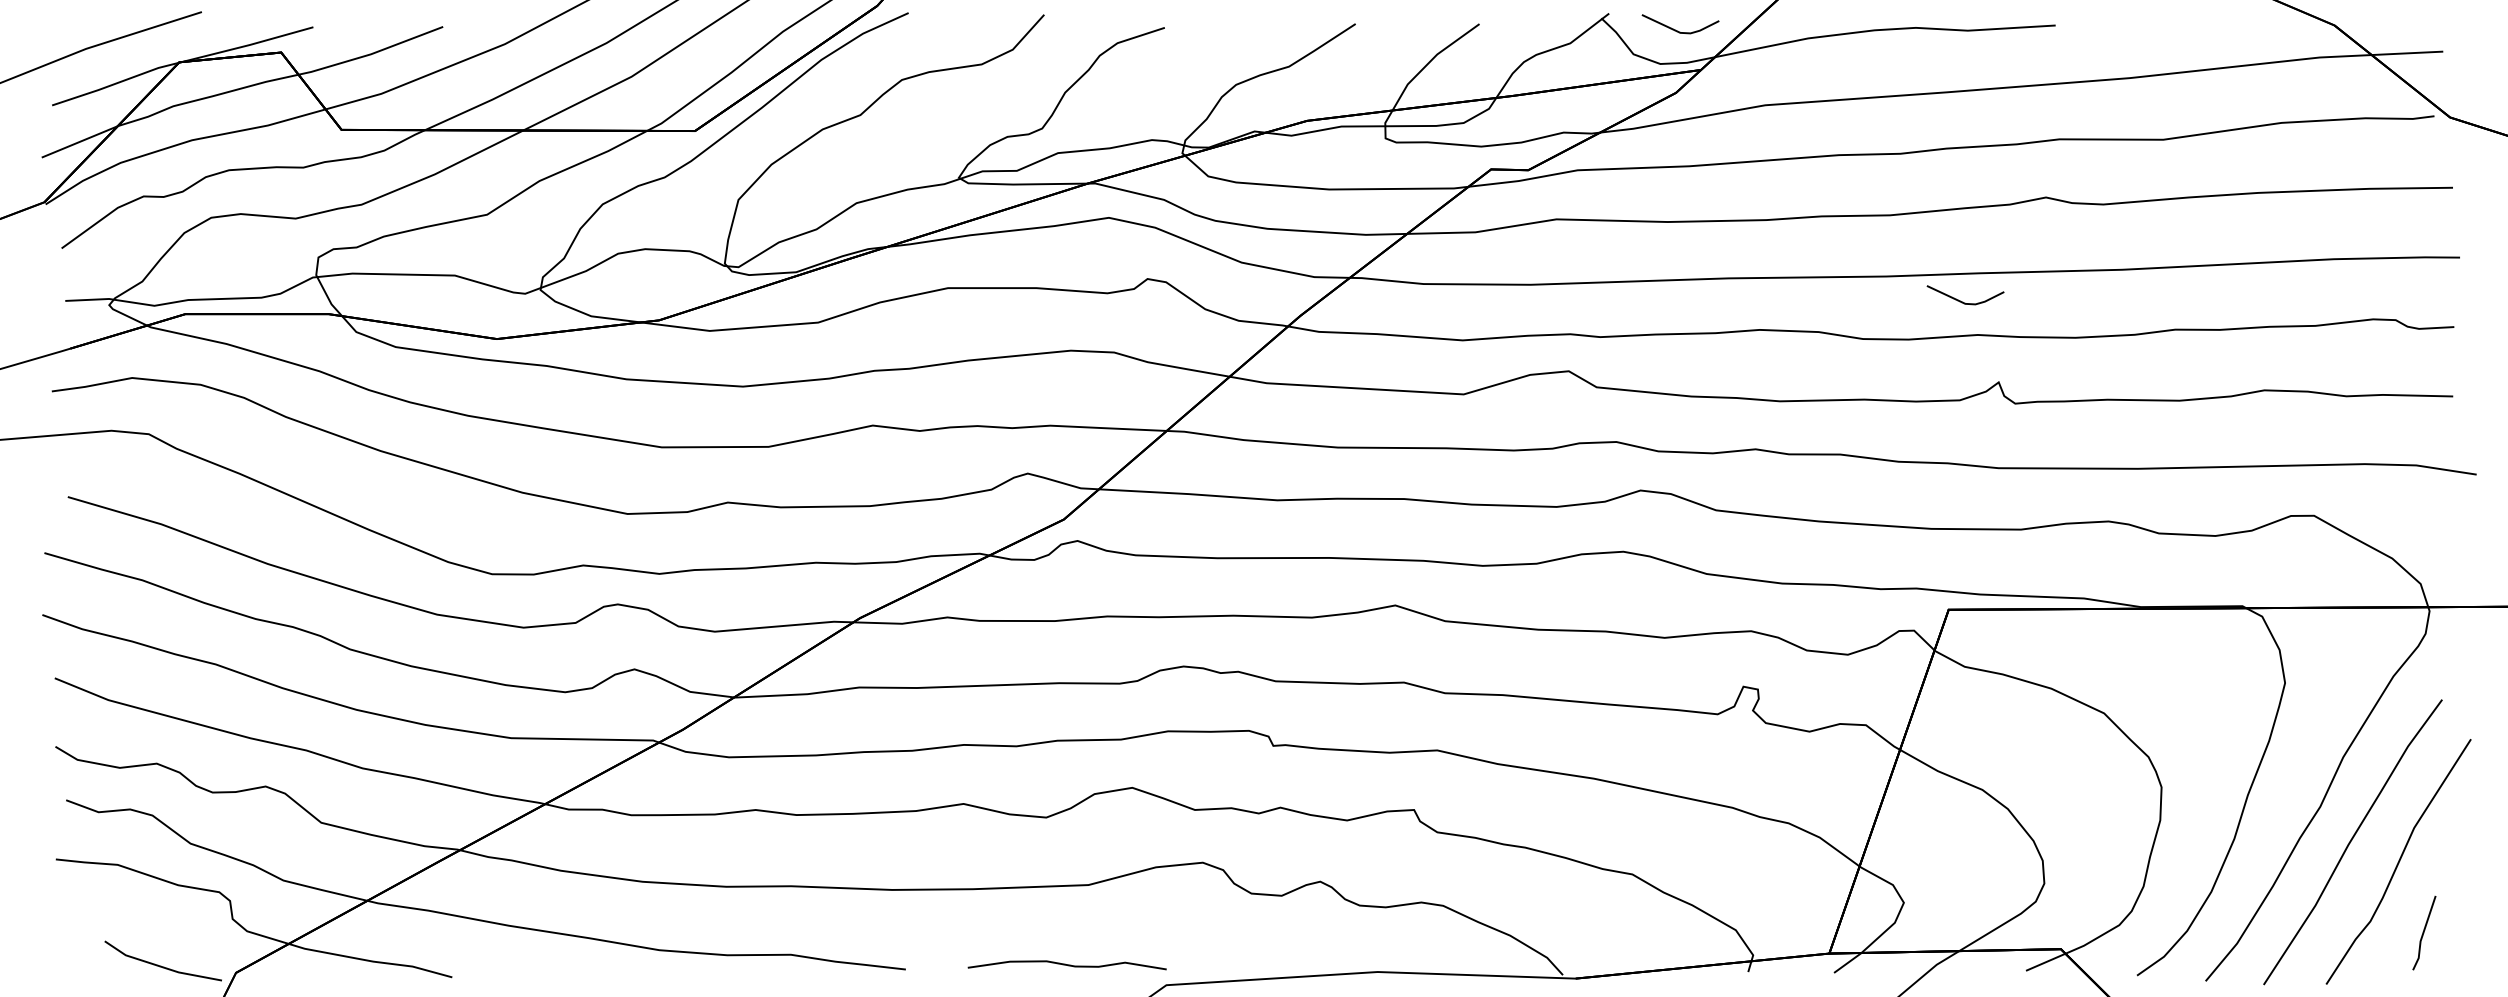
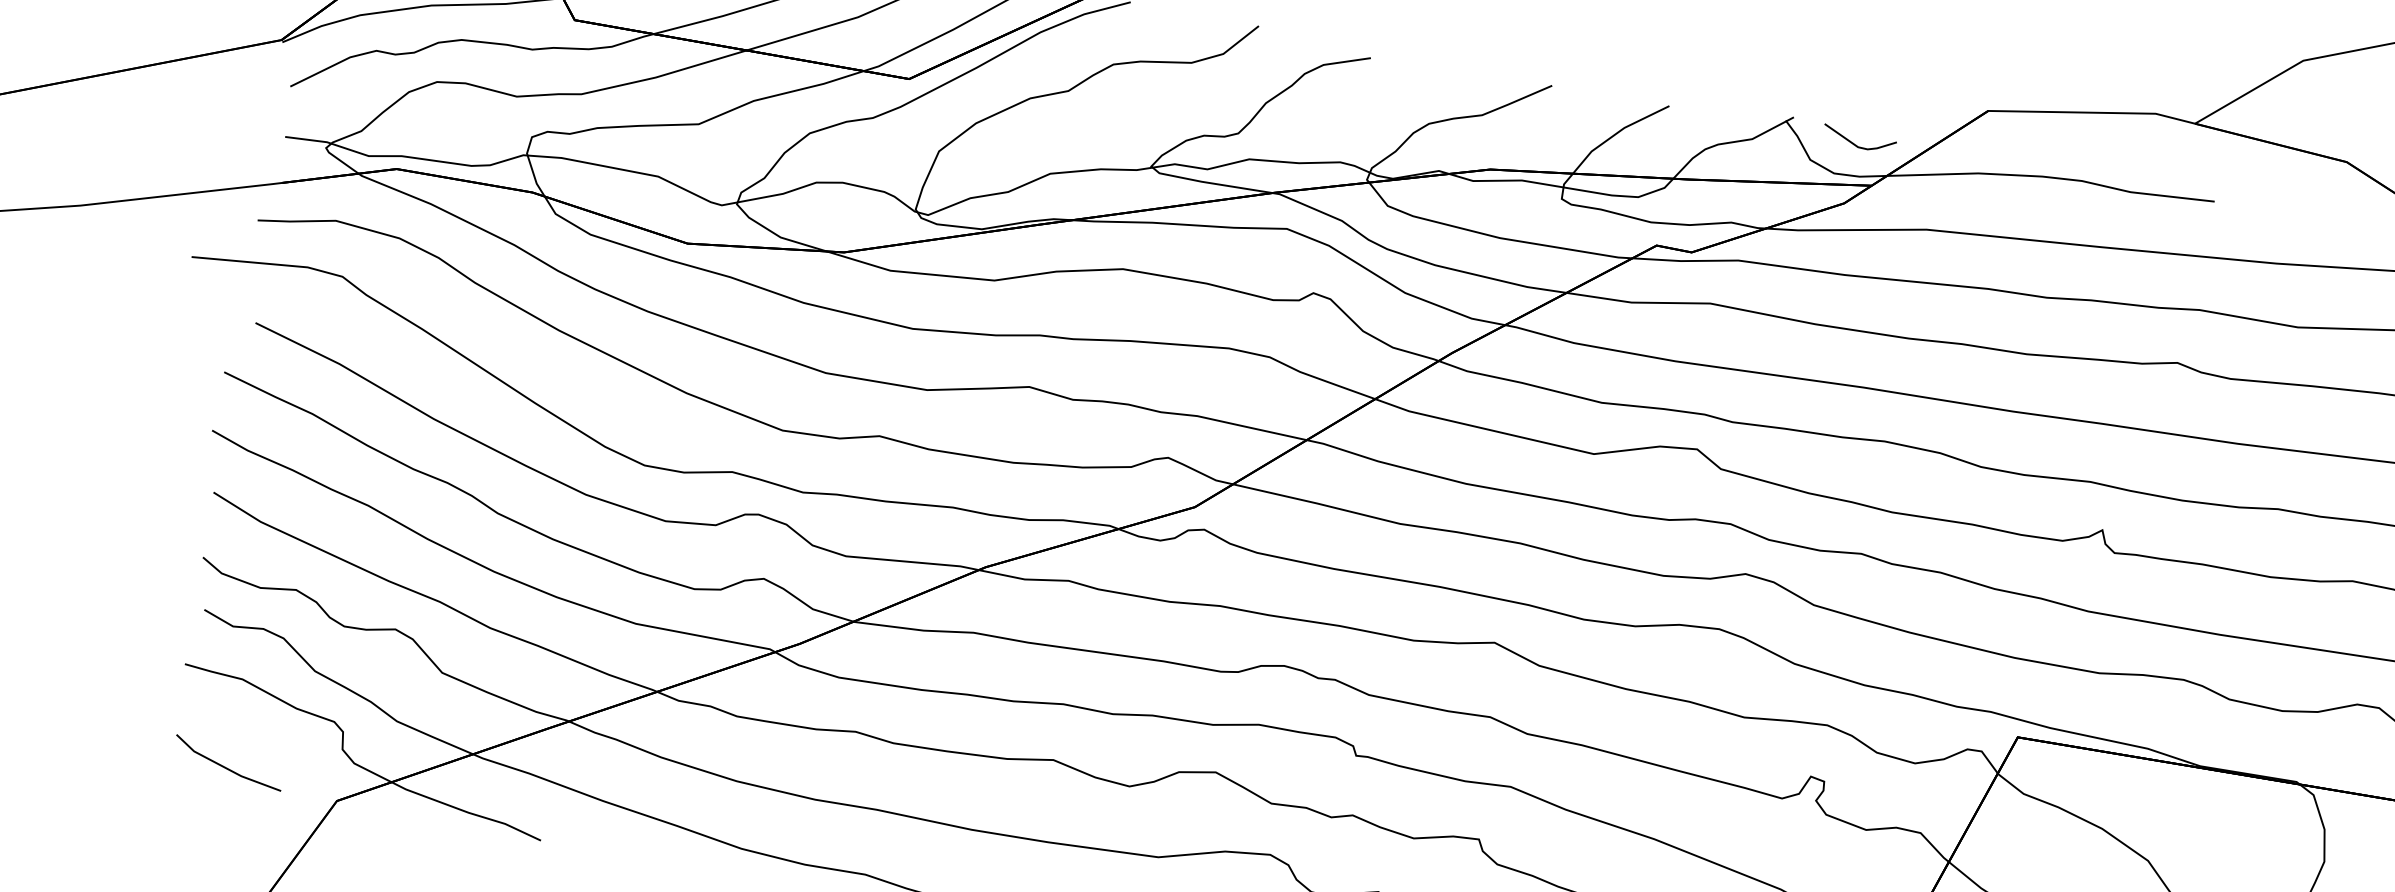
line: (1962, 301) -> (2081, 447), removed
line: (161, 965) -> (226, 766), moved

